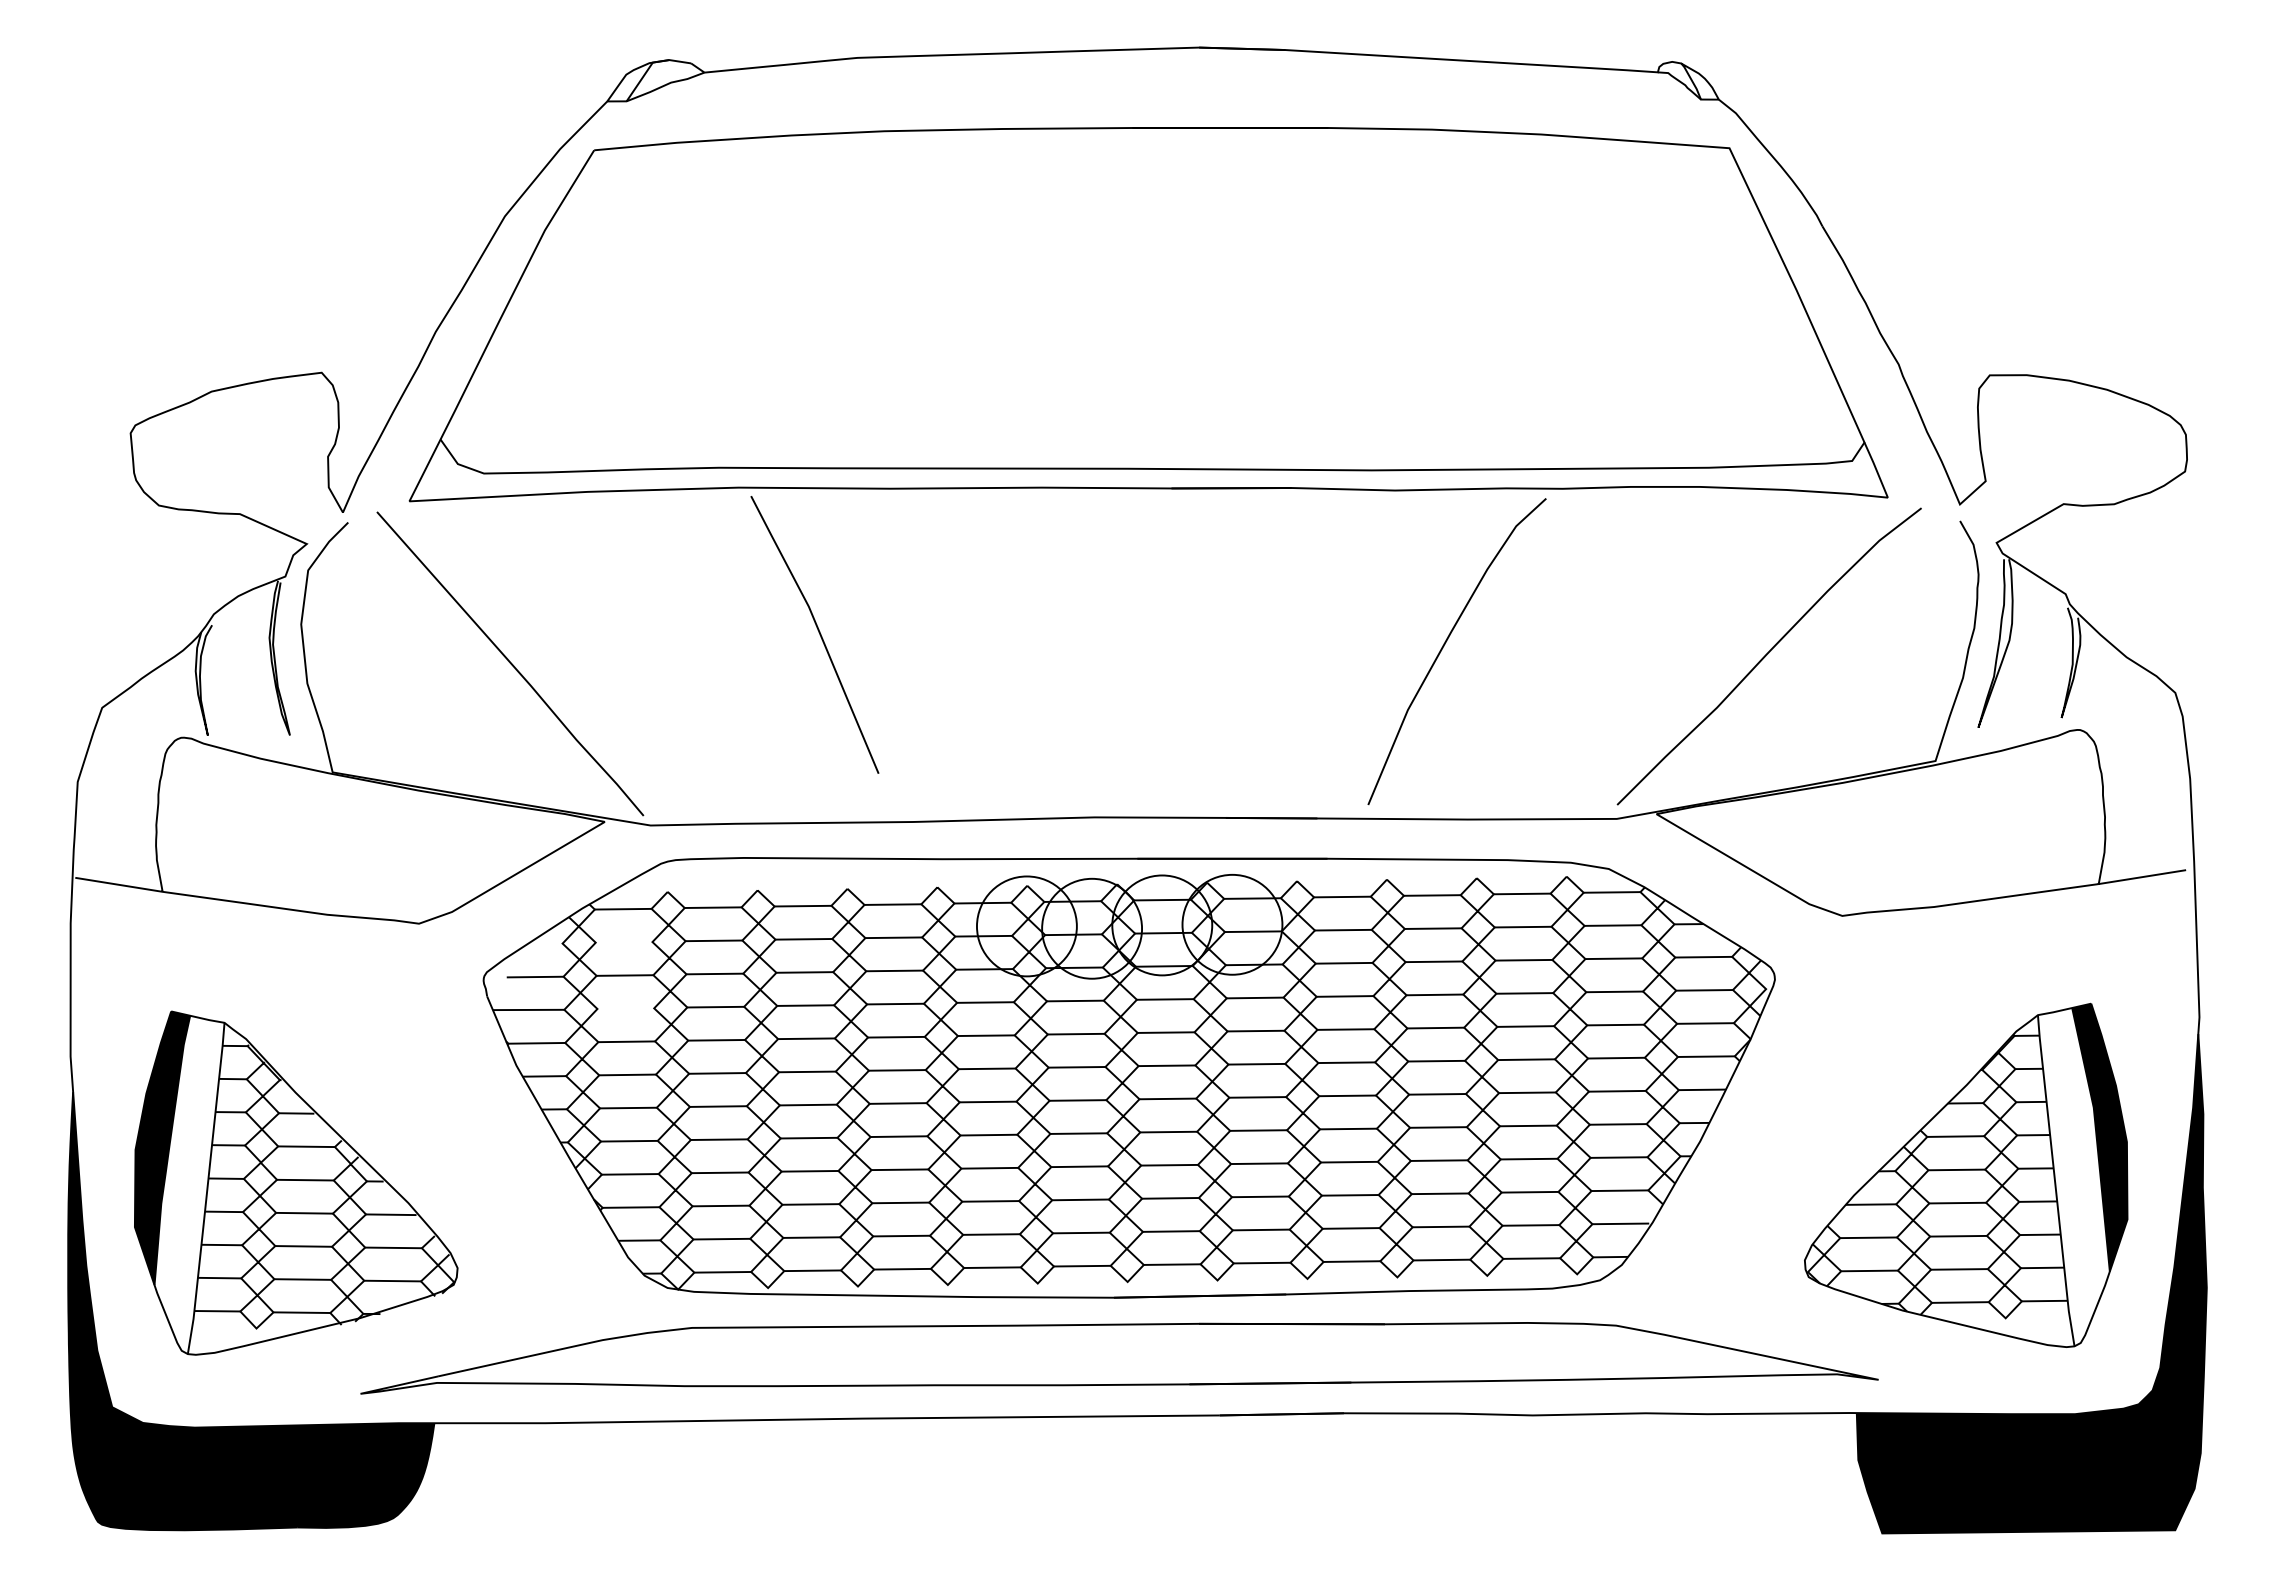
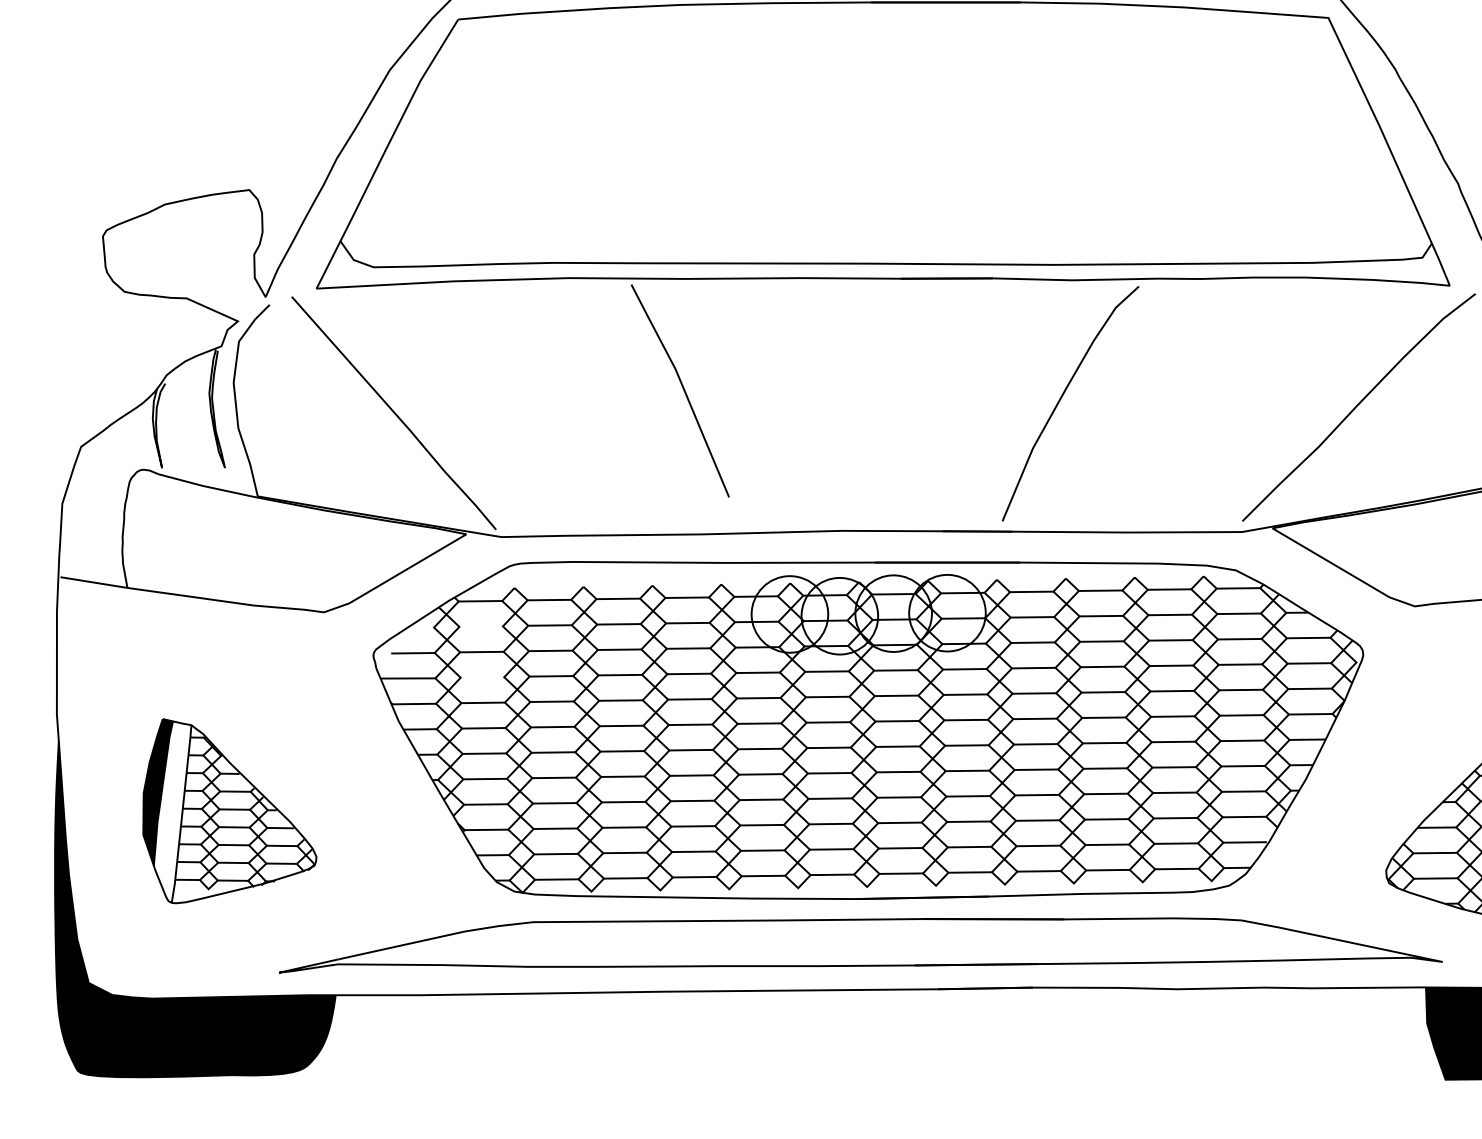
line: (818, 632) -> (683, 389), moved
curve: (1444, 646) -> (1060, 399), moved
part: (296, 1182) -> (230, 810), size x0.7

